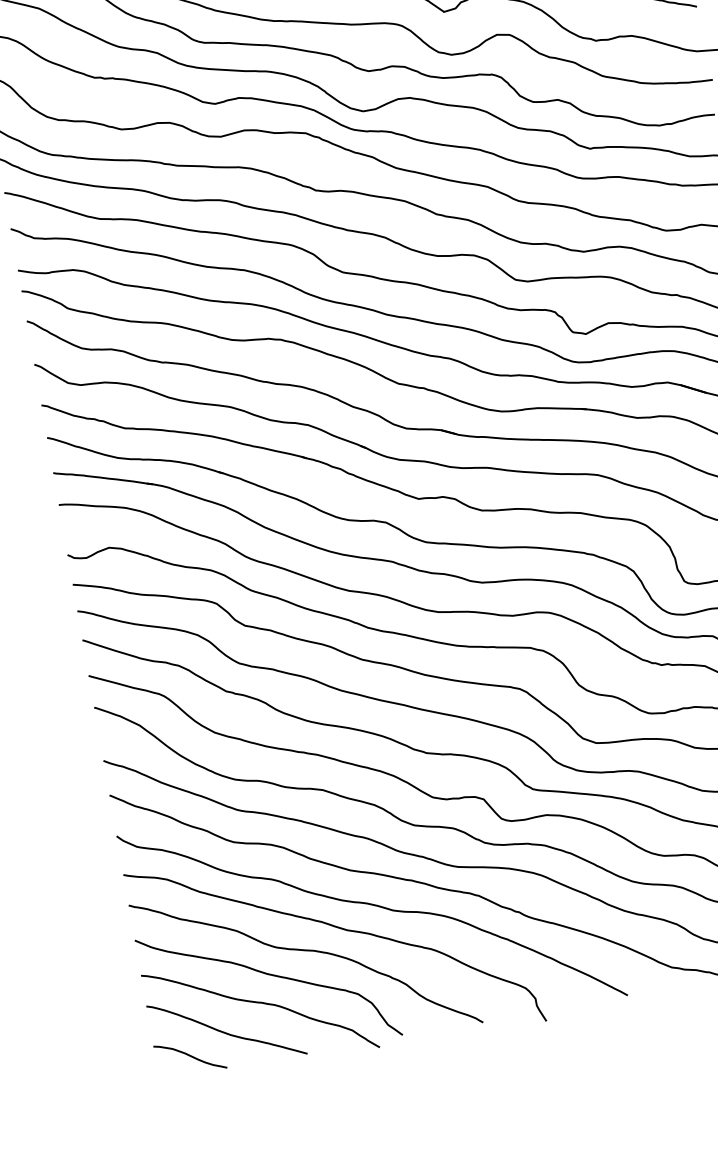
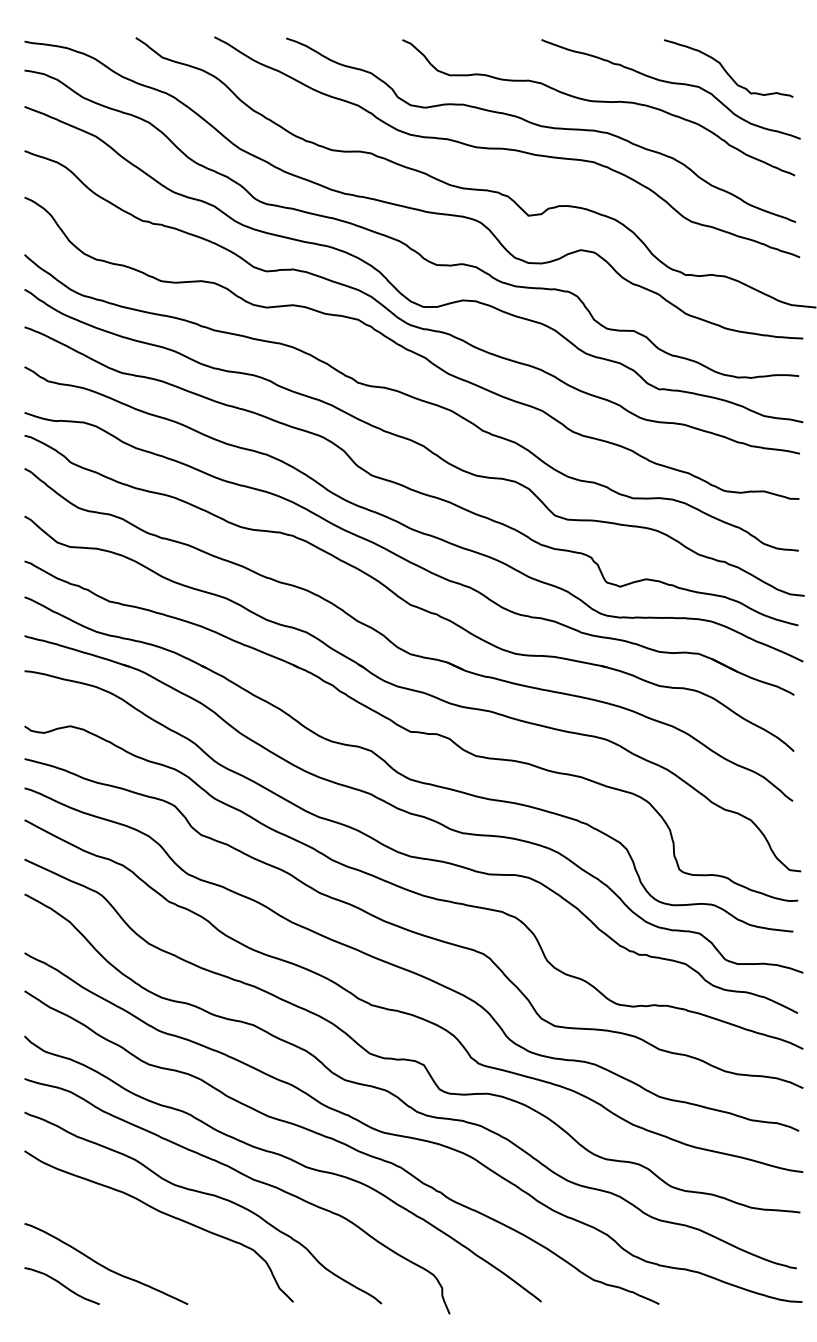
curve: (261, 1003) -> (148, 1242), removed

